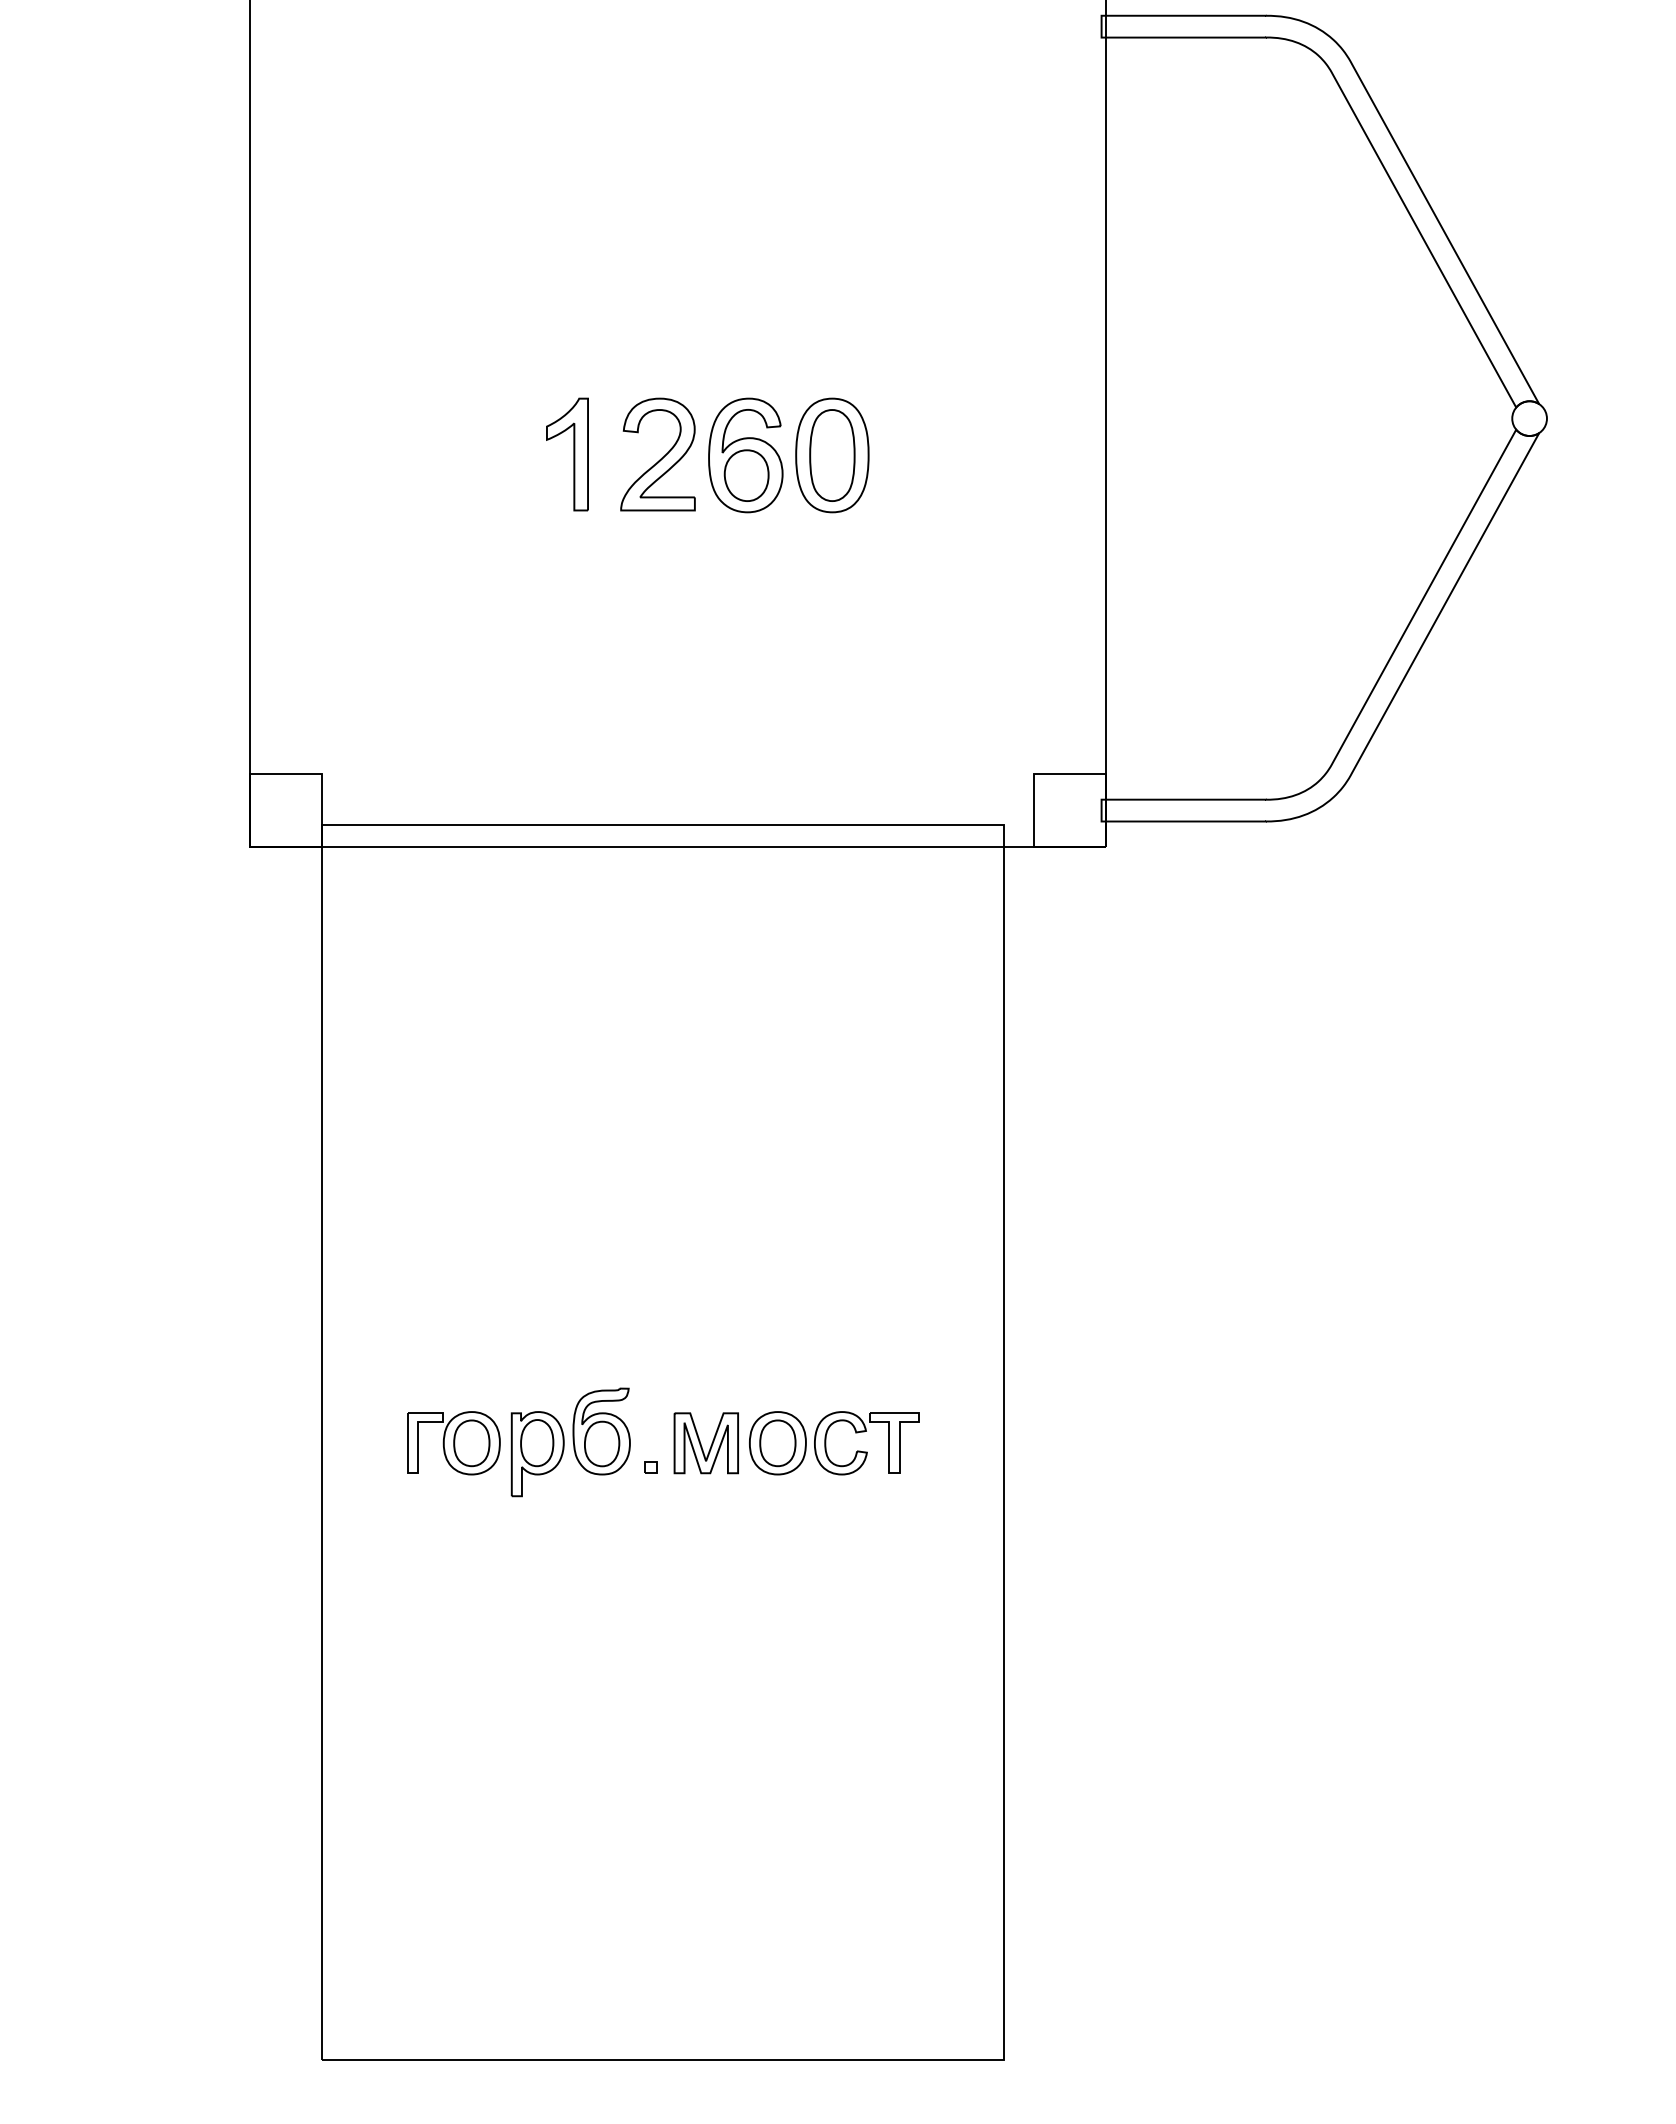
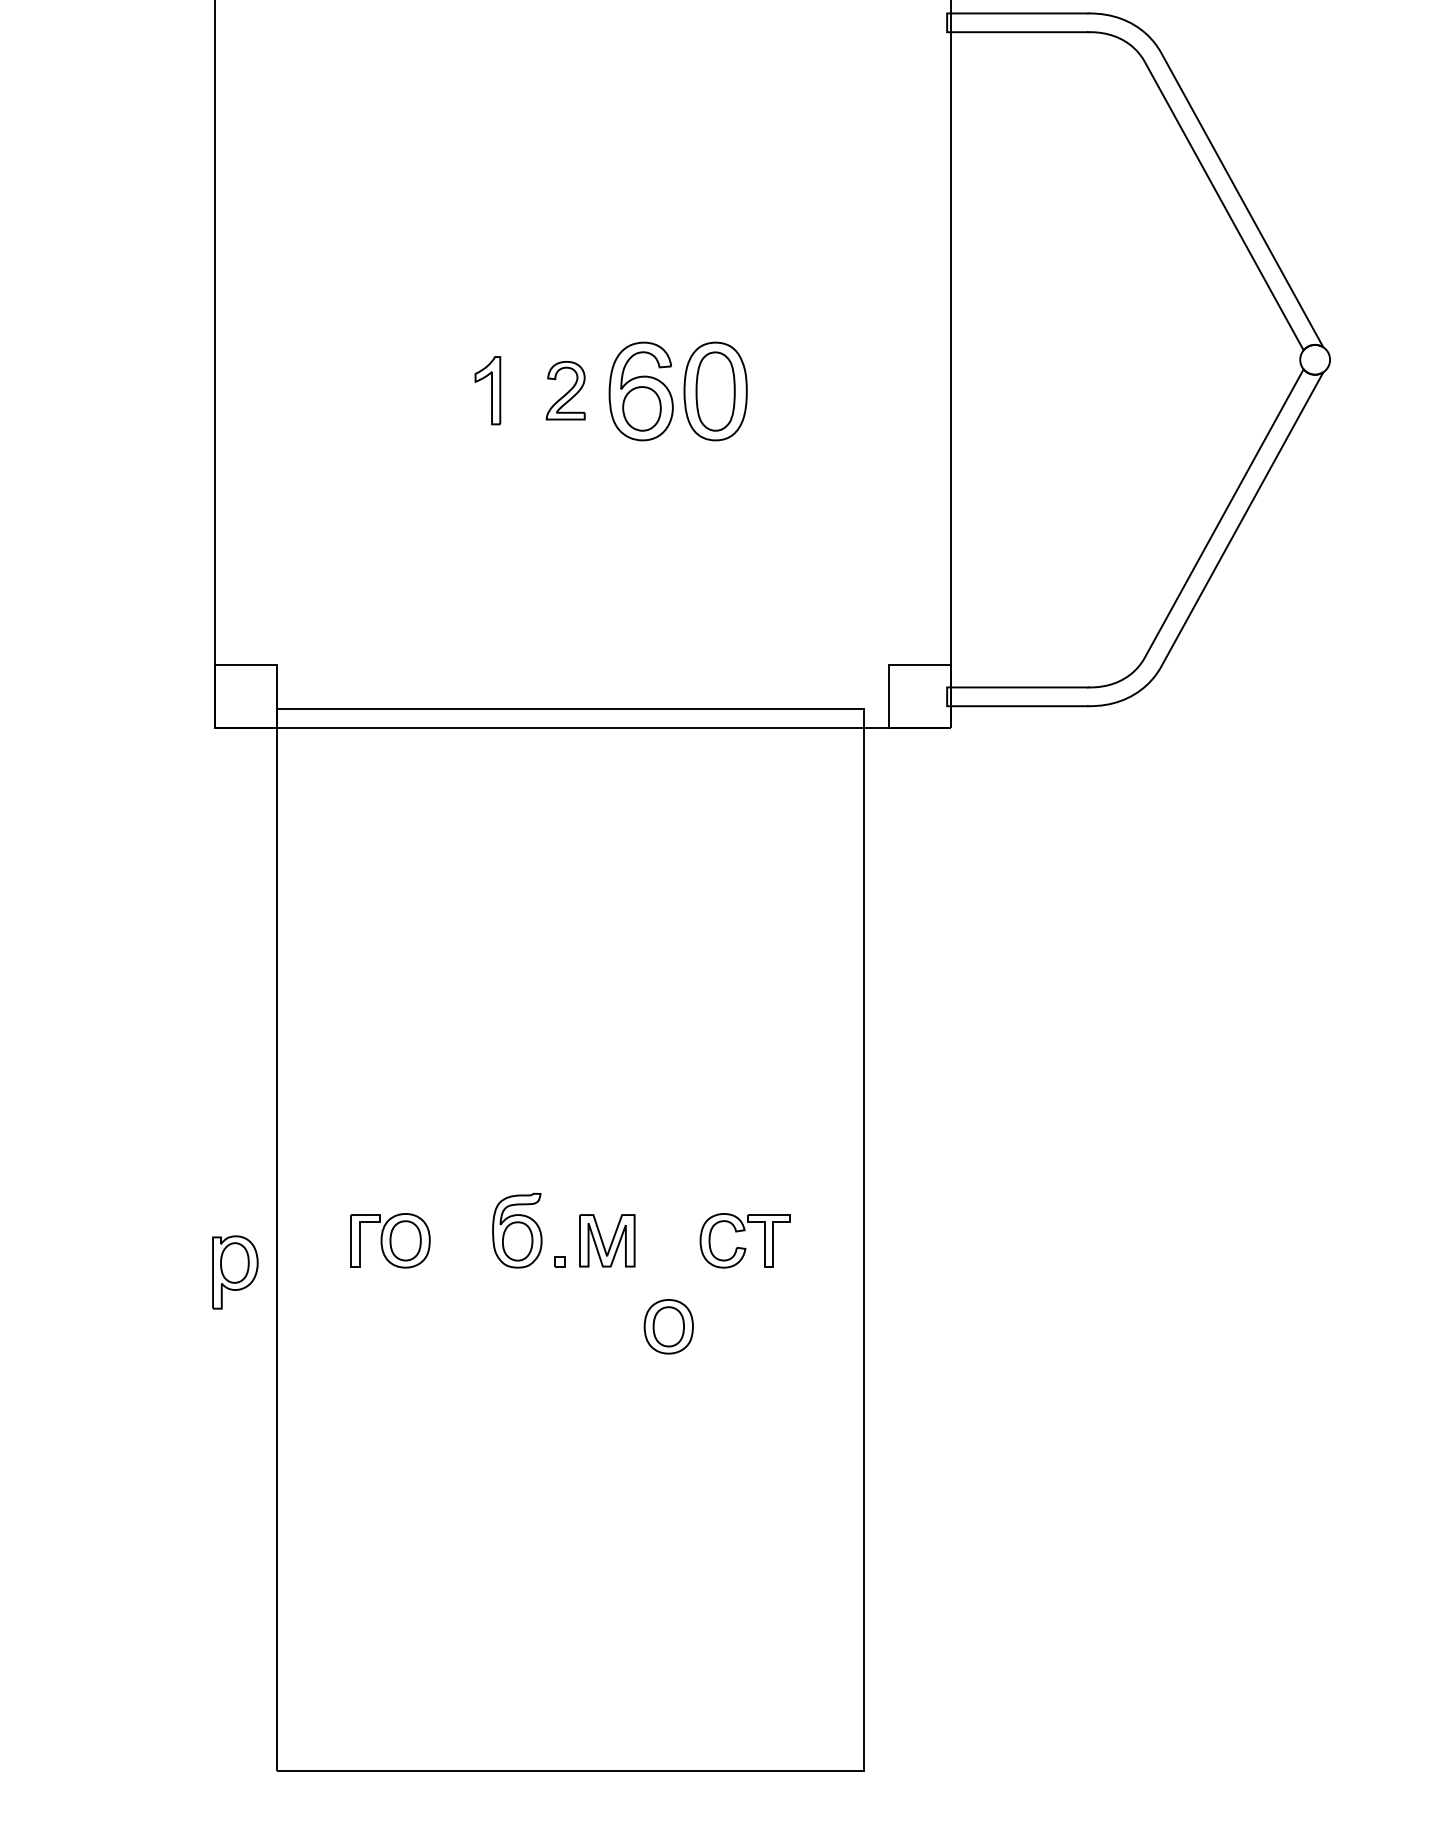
part: (567, 454) -> (487, 390), size x0.7
part: (657, 454) -> (565, 390), size x0.6
part: (777, 1443) -> (668, 1326), moved
part: (537, 1454) -> (235, 1272), moved

